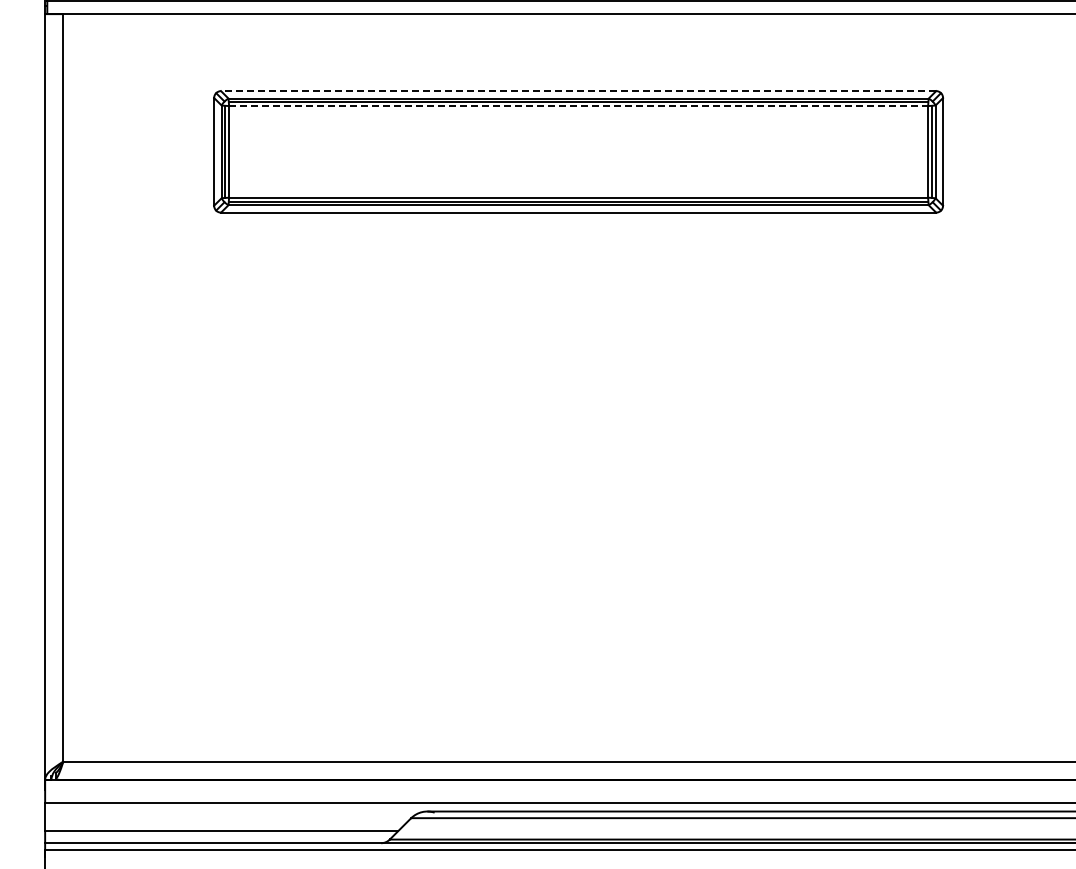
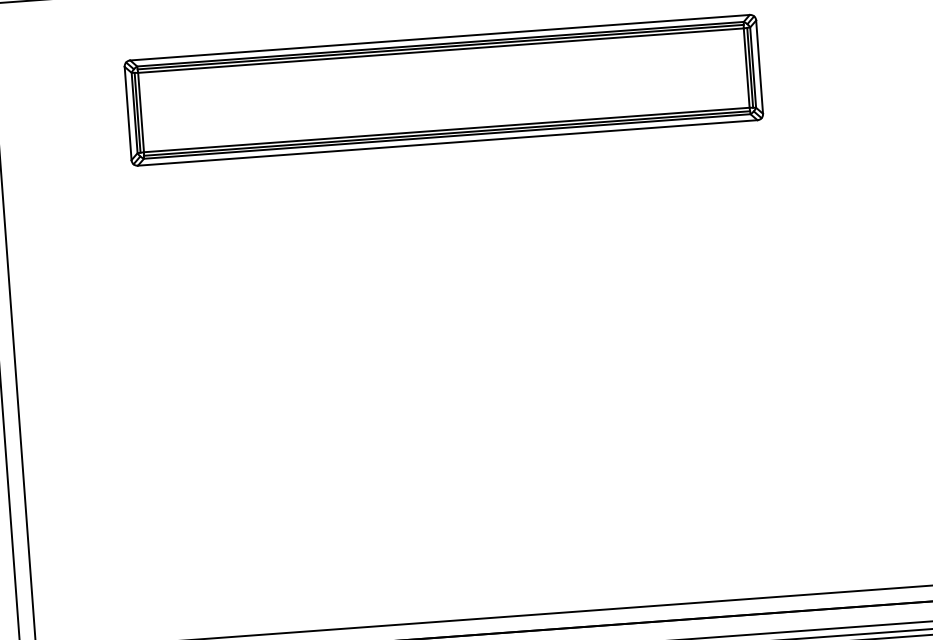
line: (578, 91) -> (439, 38), dashed -> solid
line: (578, 106) -> (440, 51), dashed -> solid

